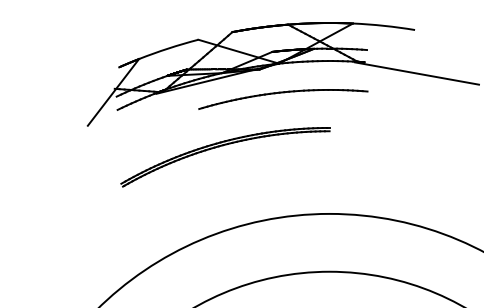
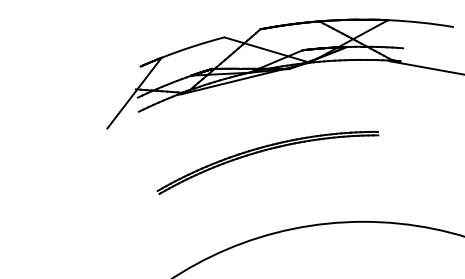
part: (283, 99) -> (314, 100), removed
part: (223, 146) -> (265, 151), moved

